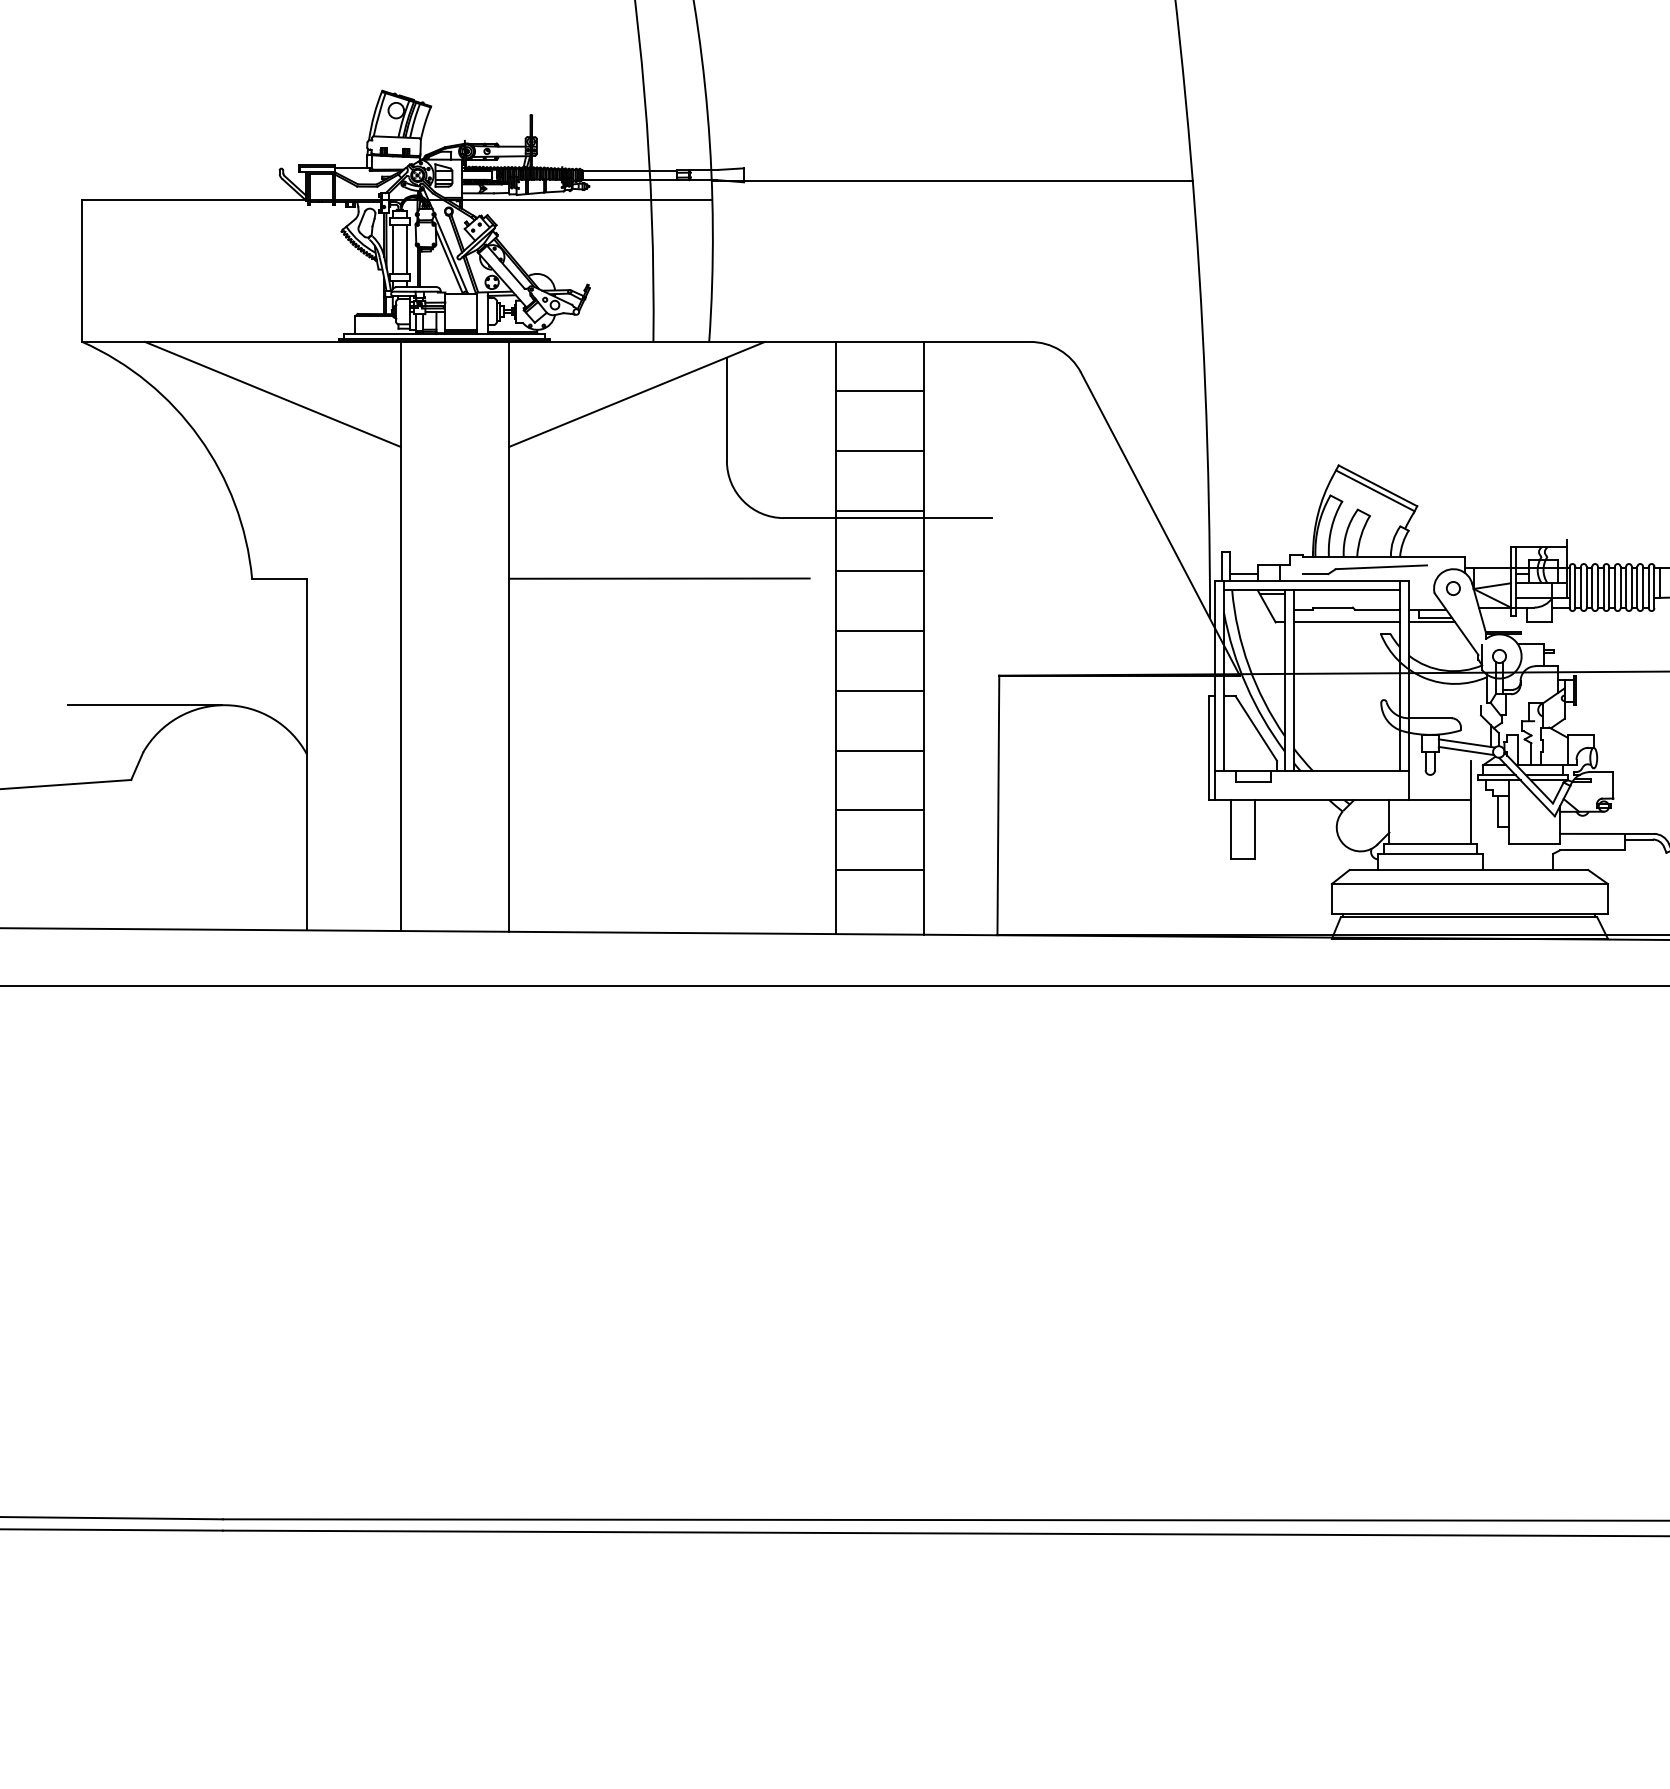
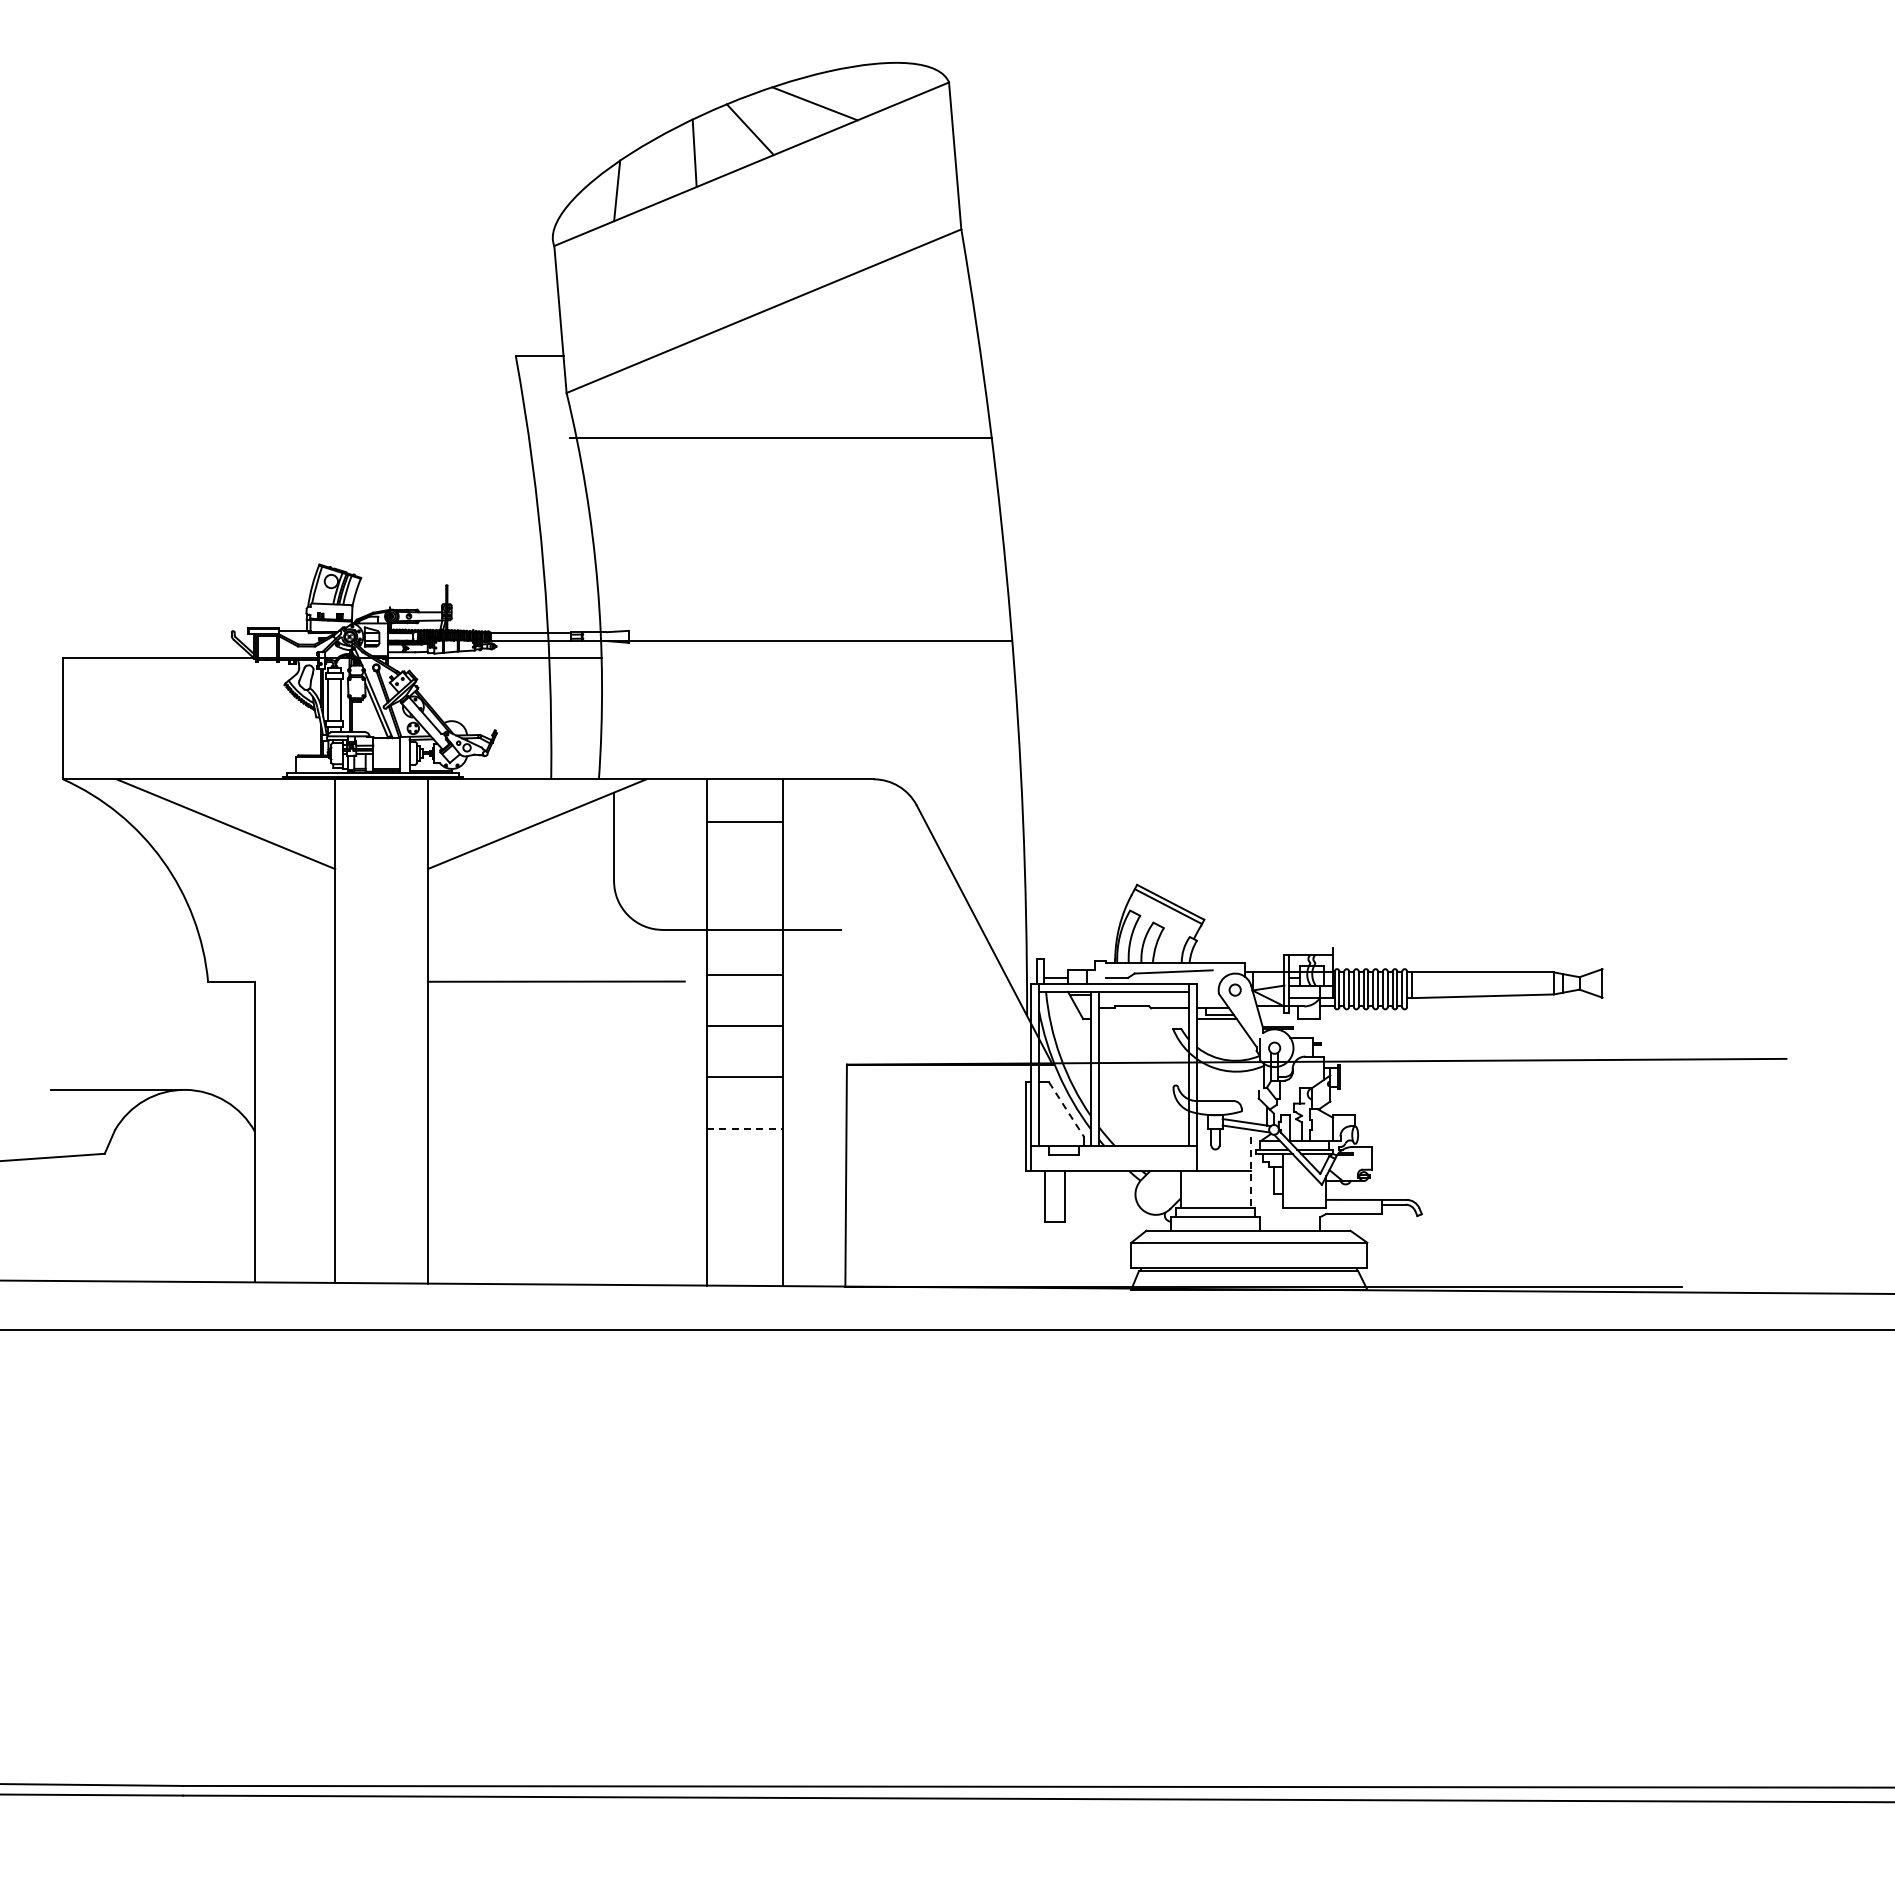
line: (879, 450) -> (744, 872), removed
line: (879, 510) -> (744, 923), removed
line: (1346, 622) -> (1143, 1019), removed
line: (1256, 728) -> (1066, 1109), solid -> dashed
line: (879, 750) -> (744, 1128), solid -> dashed
line: (1471, 801) -> (1250, 1172), solid -> dashed
line: (879, 810) -> (744, 1179), removed
line: (879, 870) -> (744, 1231), removed

